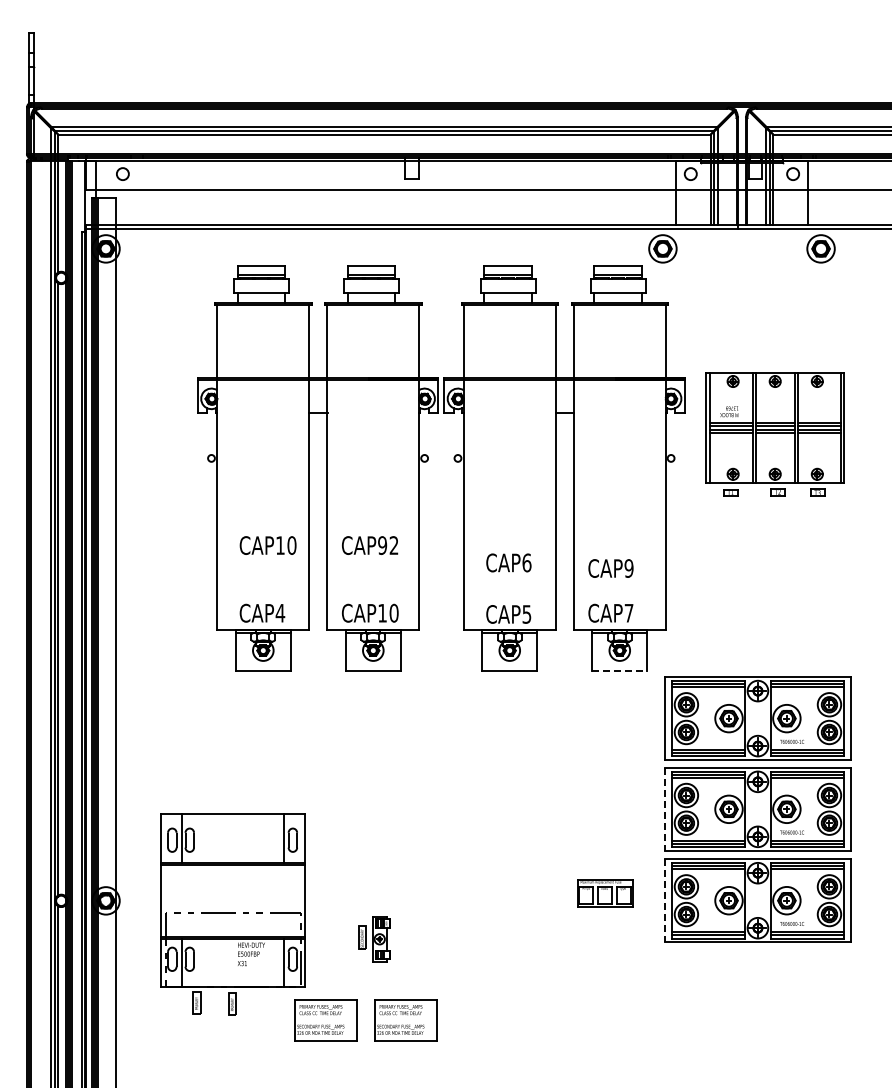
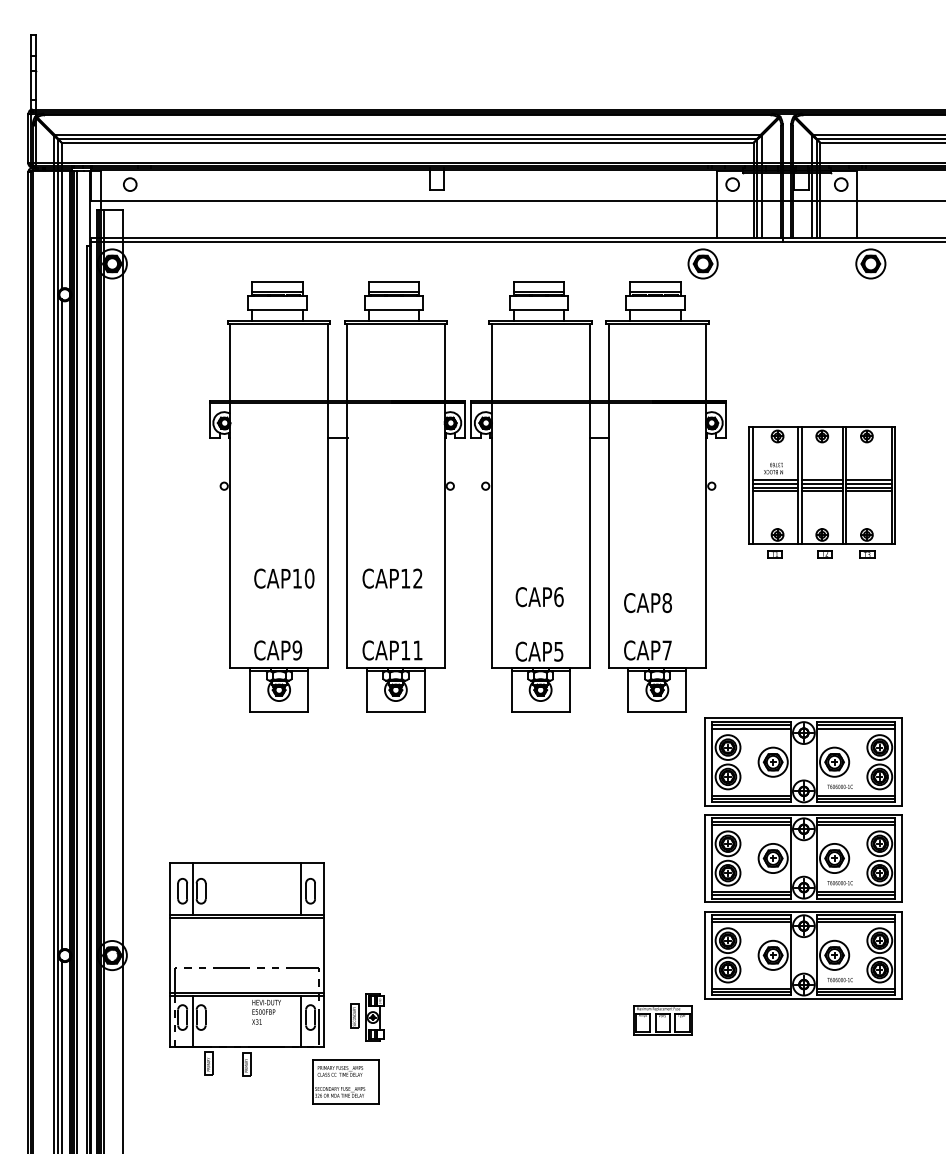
part: (774, 434) -> (821, 492), moved
text: (382, 545) -> (405, 578), CAP92 -> CAP12
text: (628, 568) -> (666, 602), CAP9 -> CAP8
text: (280, 612) -> (297, 649), CAP4 -> CAP9
text: (393, 612) -> (417, 649), CAP10 -> CAP11
line: (620, 671) -> (658, 712), dashed -> solid
line: (665, 809) -> (705, 858), dashed -> solid
part: (605, 893) -> (663, 1020), moved
line: (665, 901) -> (705, 956), dashed -> solid
part: (374, 939) -> (367, 1017), moved
part: (405, 1020) -> (430, 1082), removed

